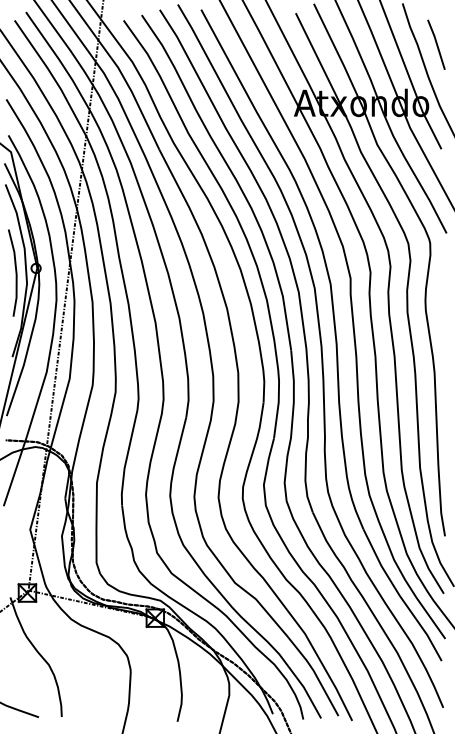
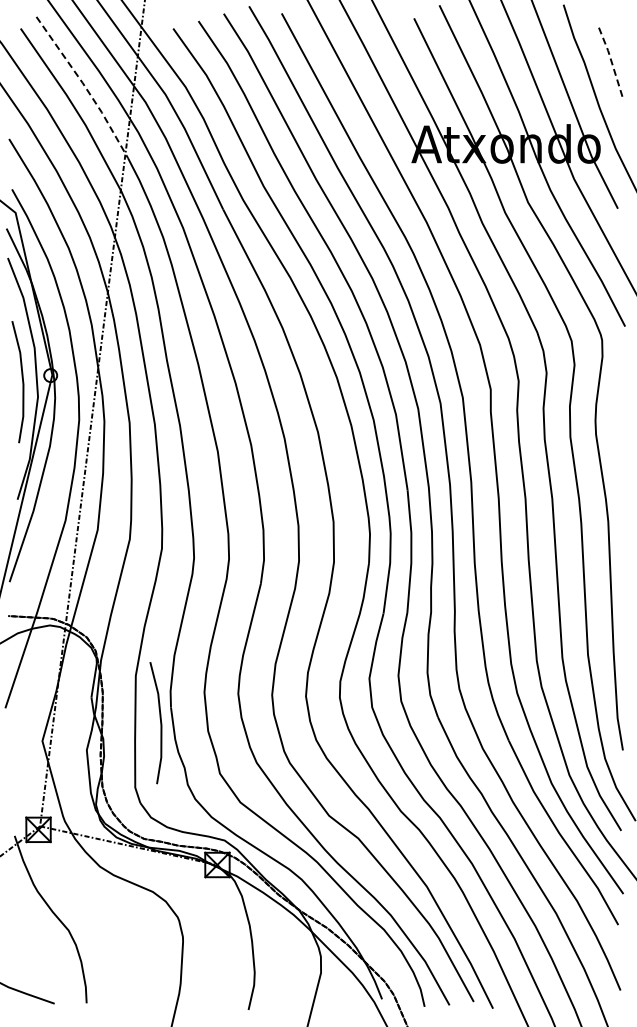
line: (436, 44) -> (611, 62), solid -> dashed
line: (60, 61) -> (84, 86), solid -> dashed
line: (114, 517) -> (160, 723), added

